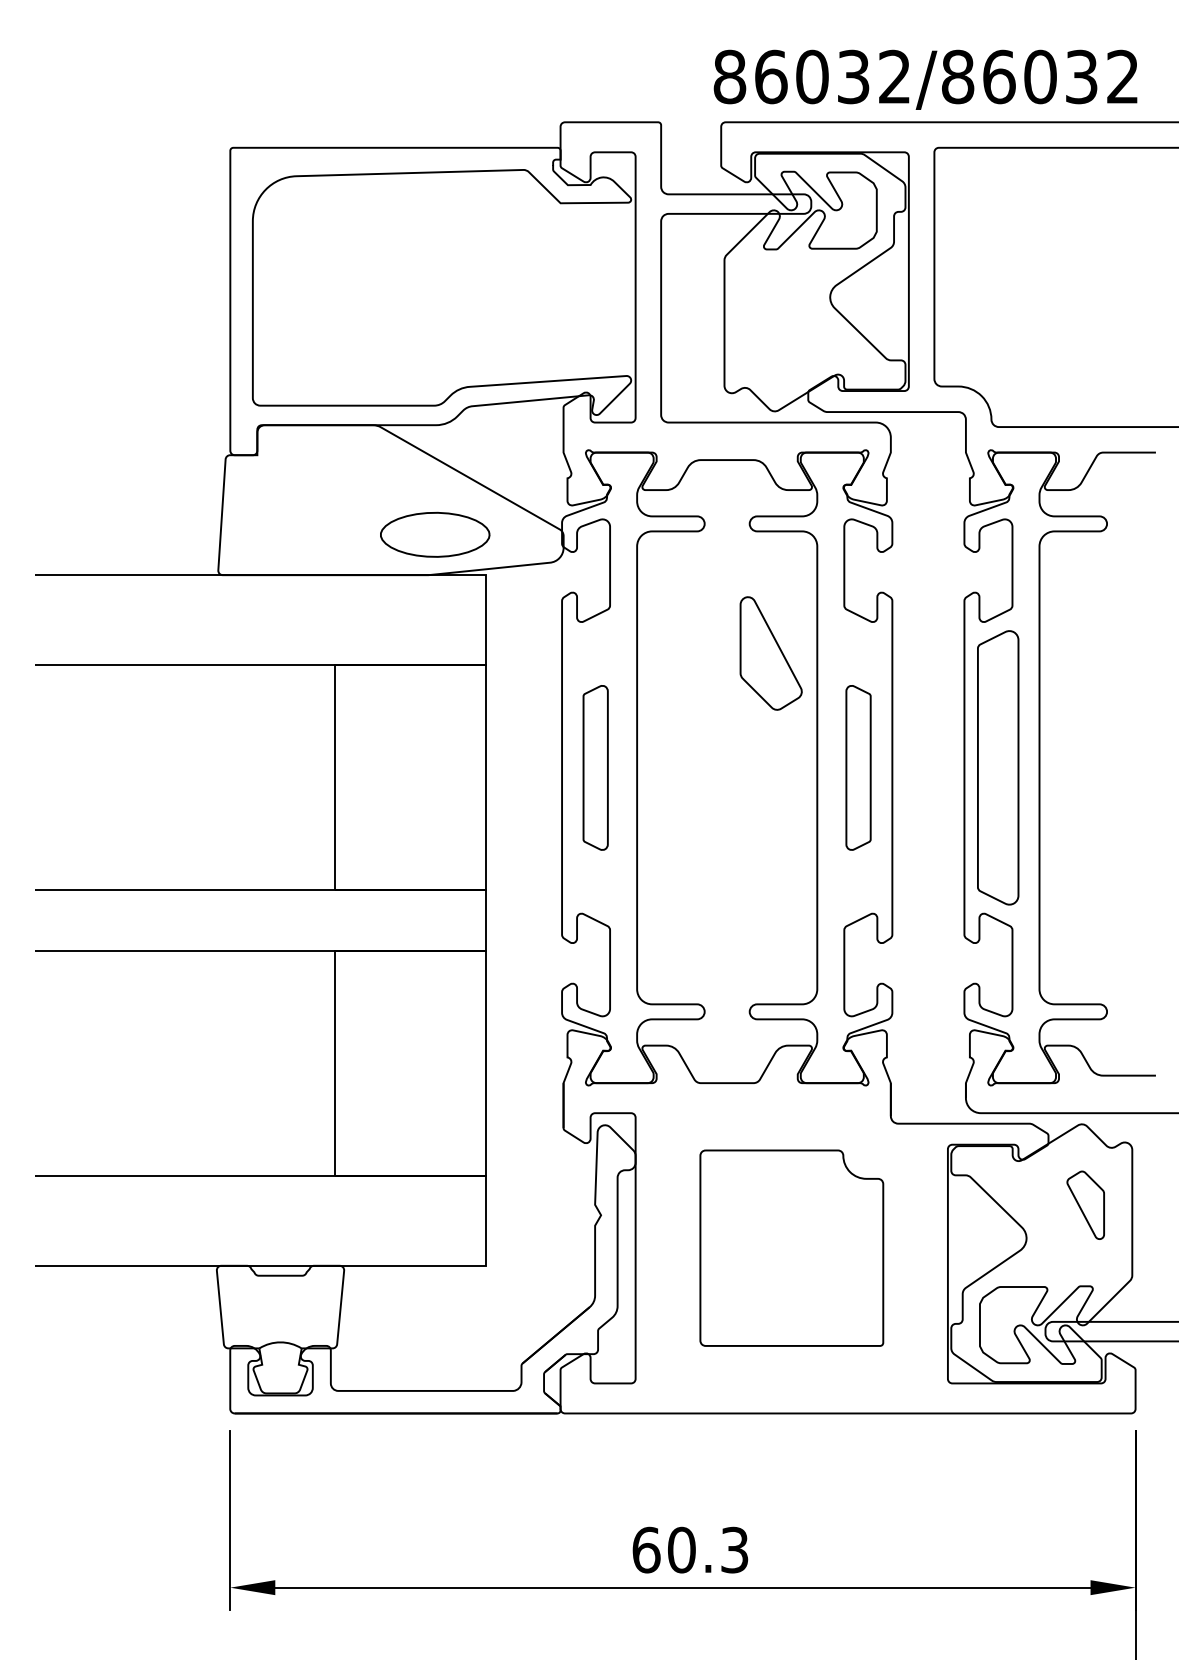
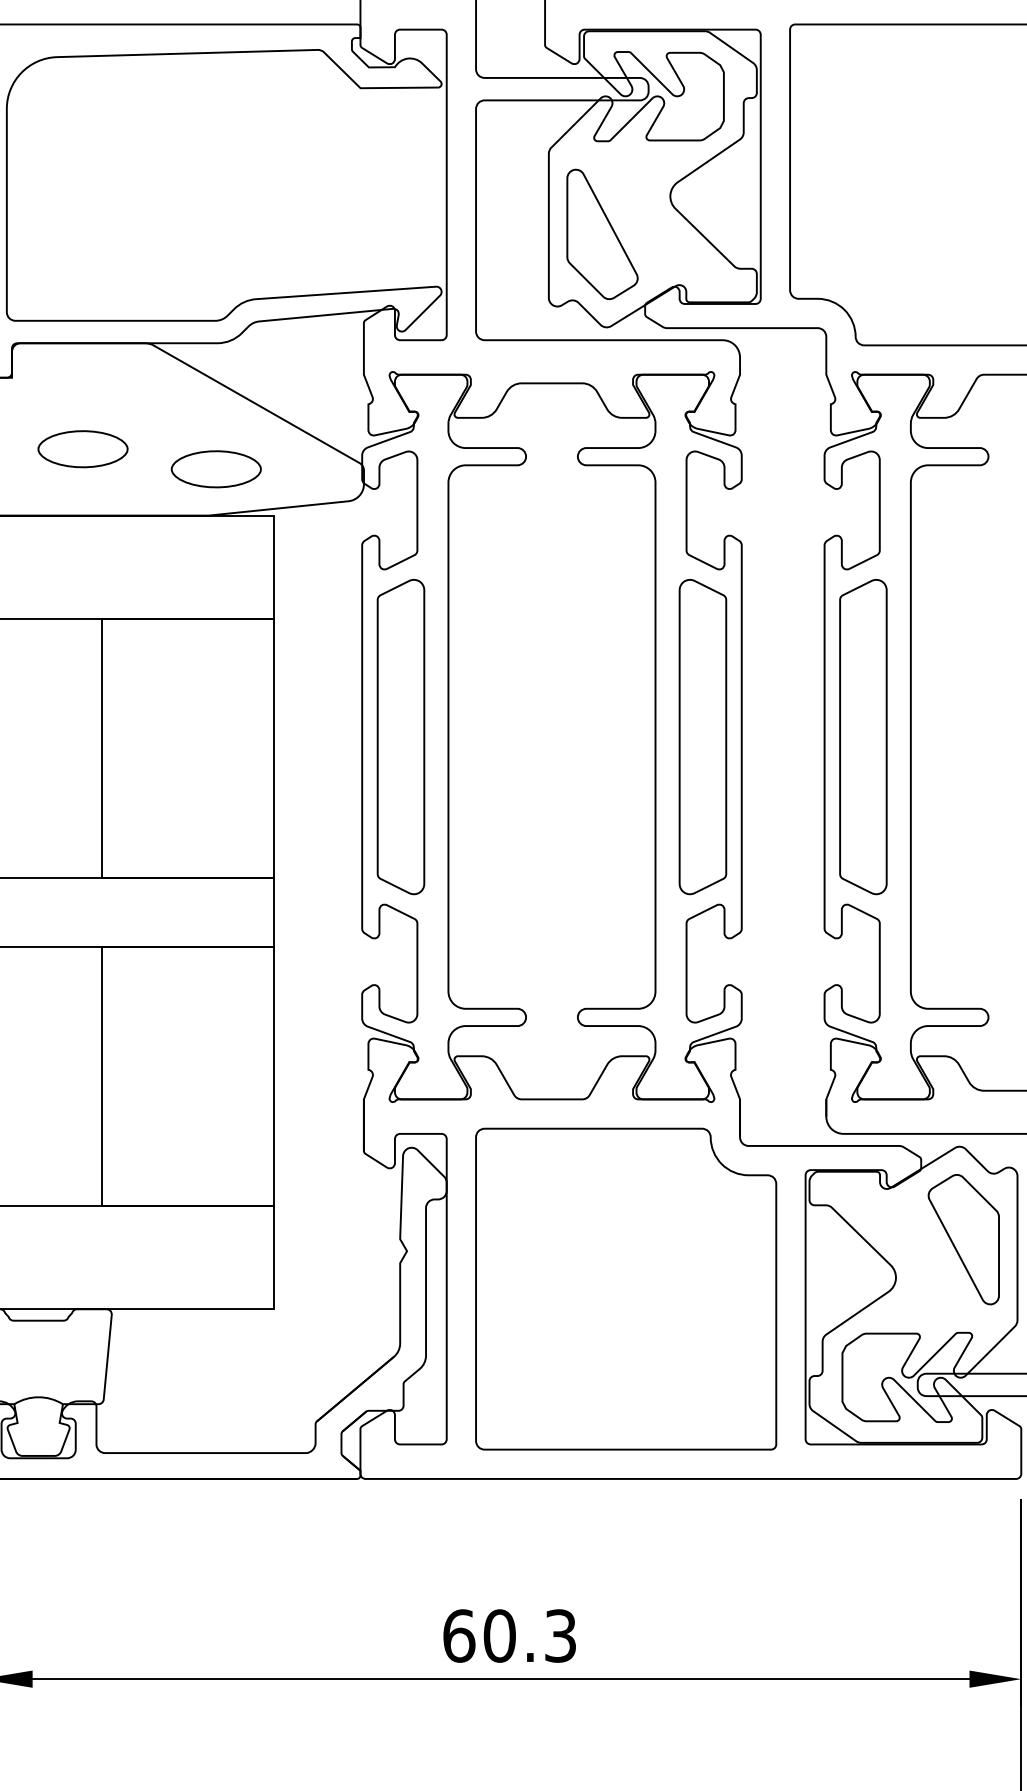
part: (318, 516) -> (82, 448), added
part: (434, 534) -> (215, 468), size x0.71
part: (770, 653) -> (601, 234), moved
part: (595, 767) -> (400, 736), size x1.67
part: (858, 767) -> (702, 736), size x1.67
part: (1085, 1205) -> (963, 1239), size x1.67
part: (791, 1247) -> (625, 1288), size x1.43

